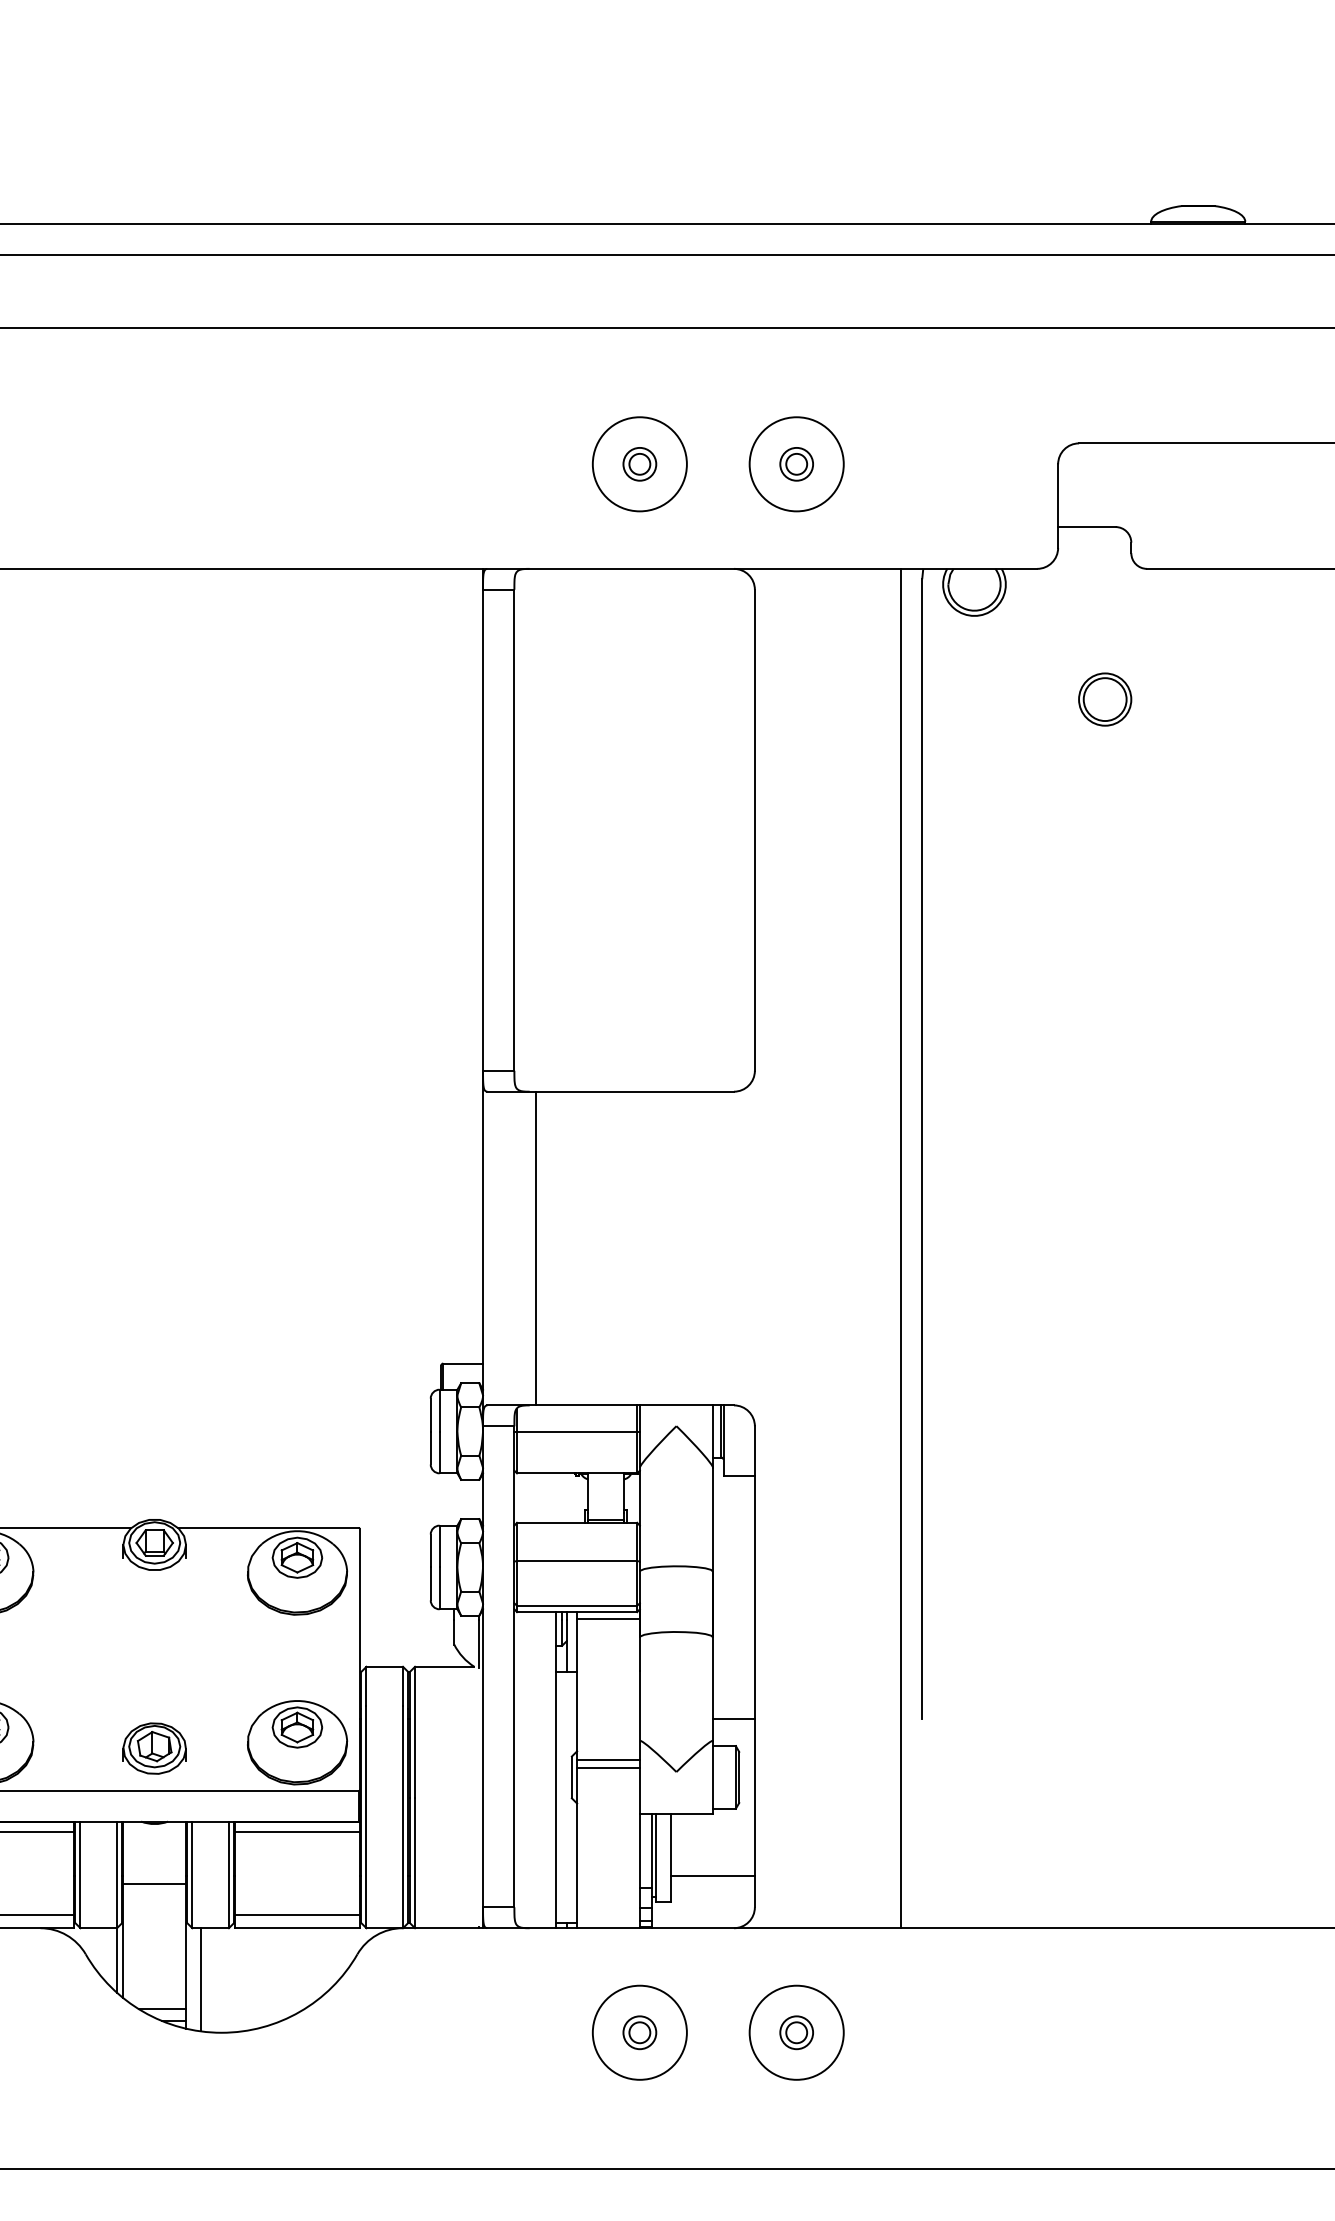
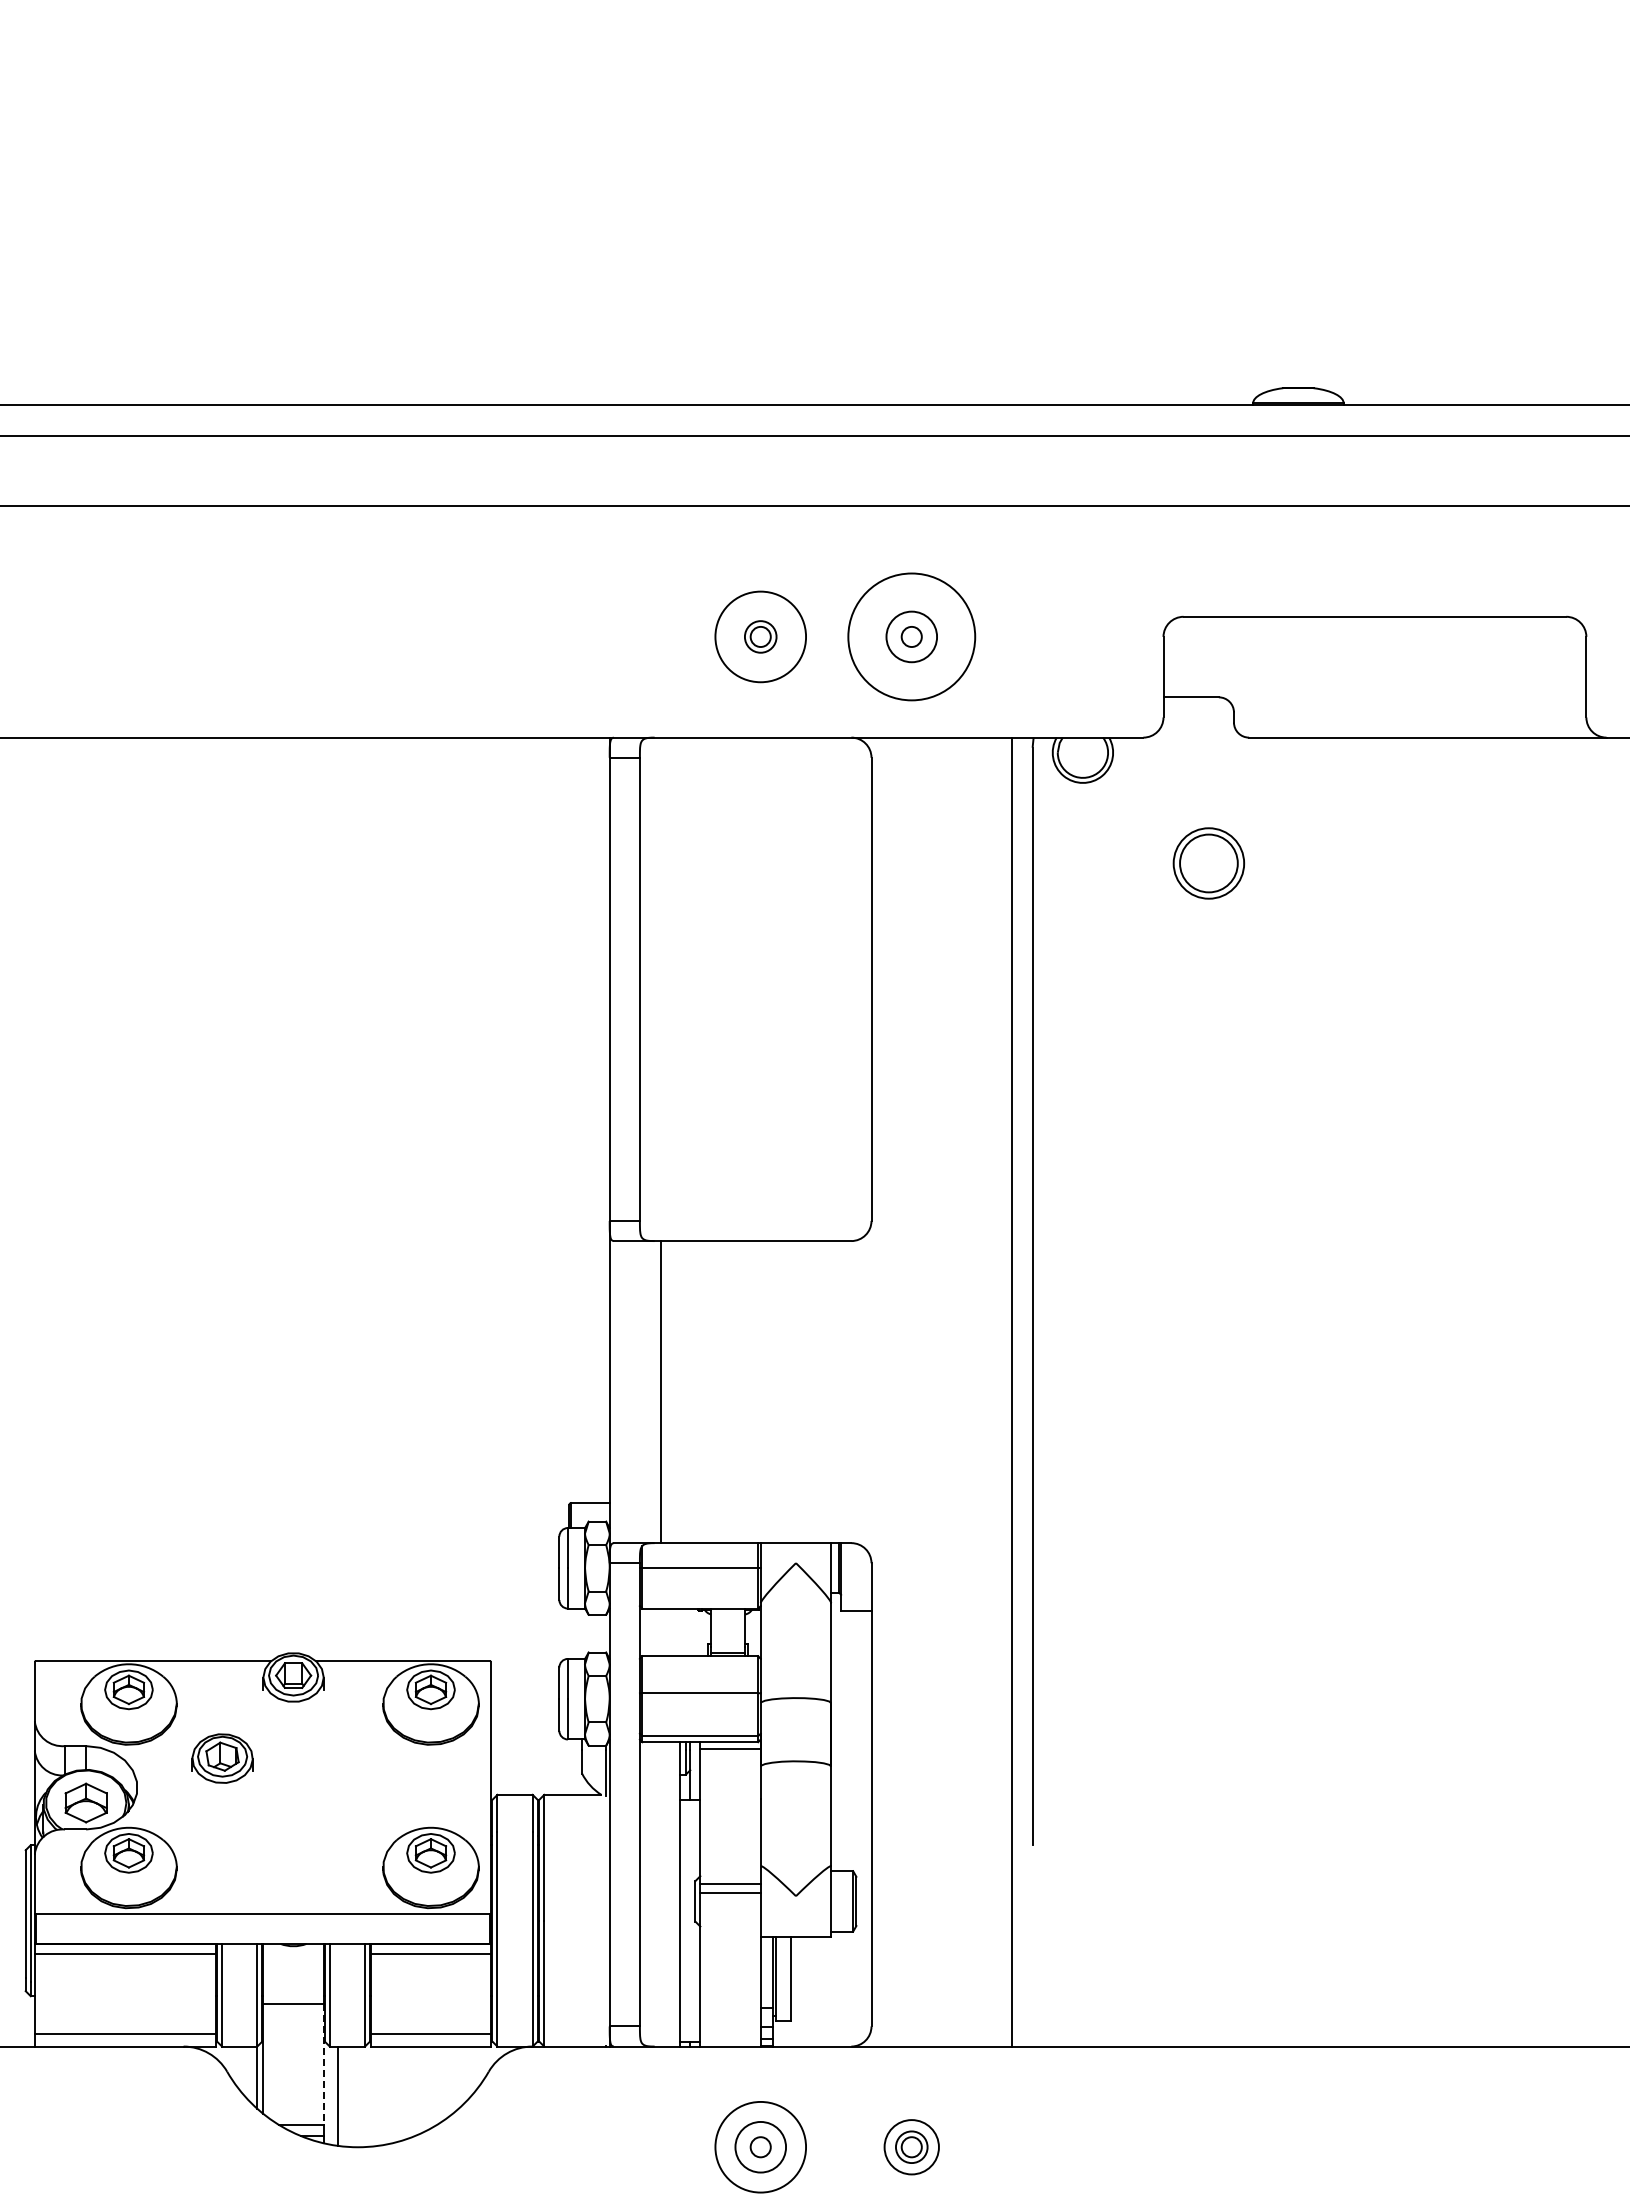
circle: (796, 463) -> (911, 636), size x1.4
circle: (796, 463) -> (911, 636), size x1.6
part: (1104, 699) -> (1208, 863), size x1.4
line: (734, 1719) -> (851, 1845), removed
part: (154, 1748) -> (222, 1758), moved
line: (712, 1876) -> (830, 1996), removed
line: (185, 1946) -> (323, 2064), solid -> dashed
circle: (796, 2031) -> (911, 2146), size x0.6
circle: (639, 2033) -> (760, 2147), size x1.6

